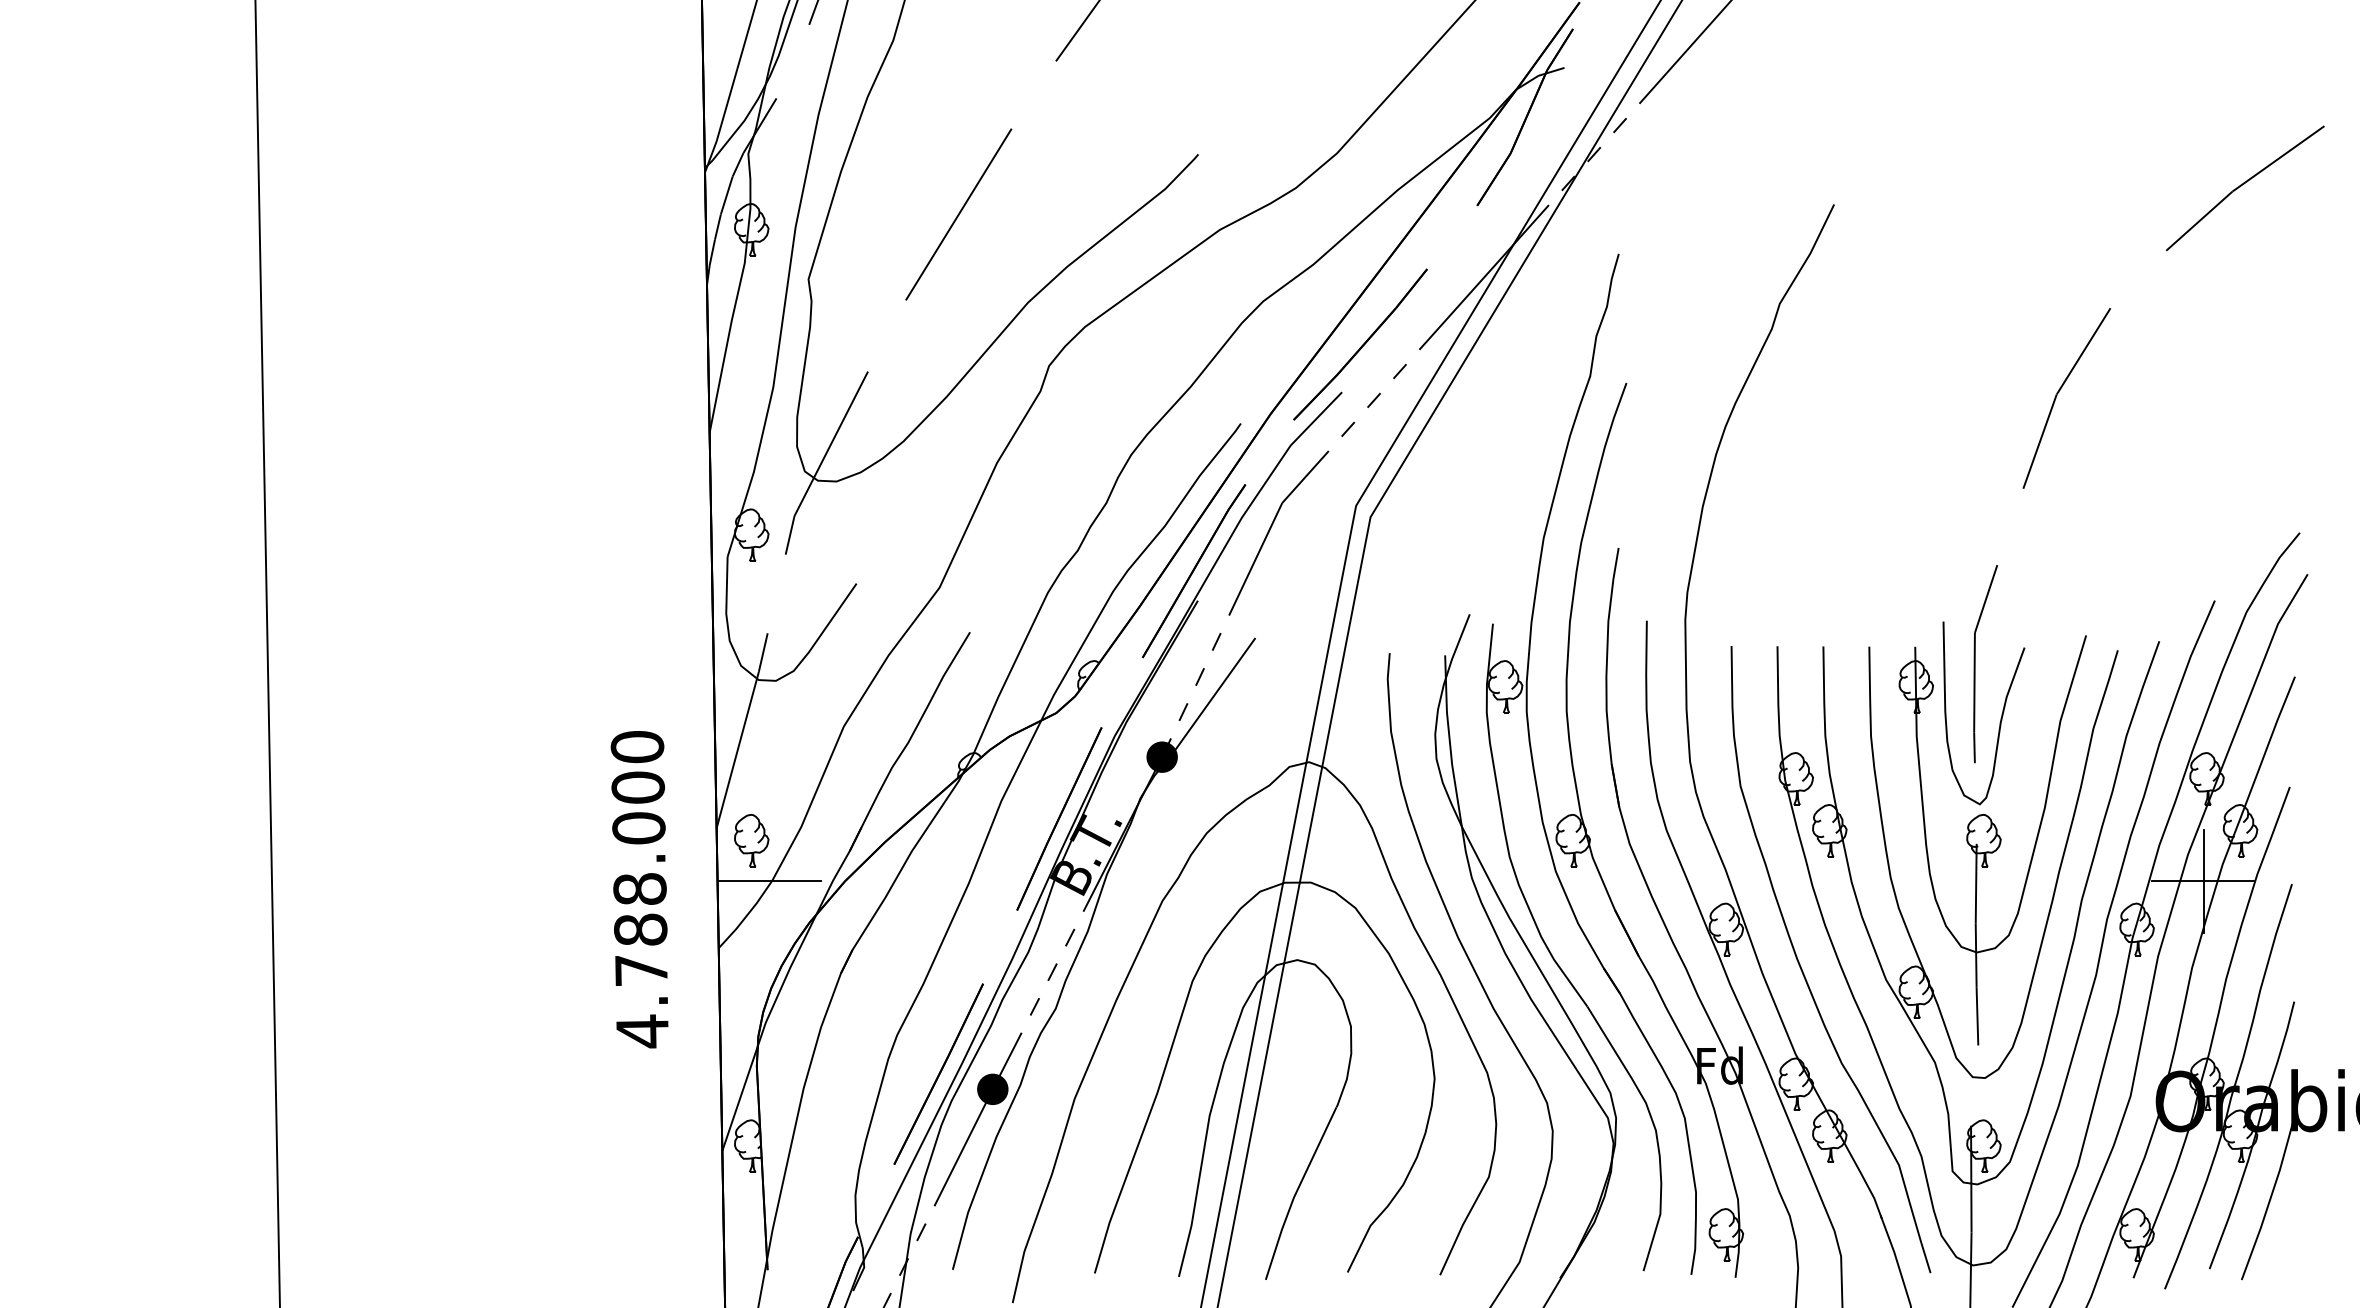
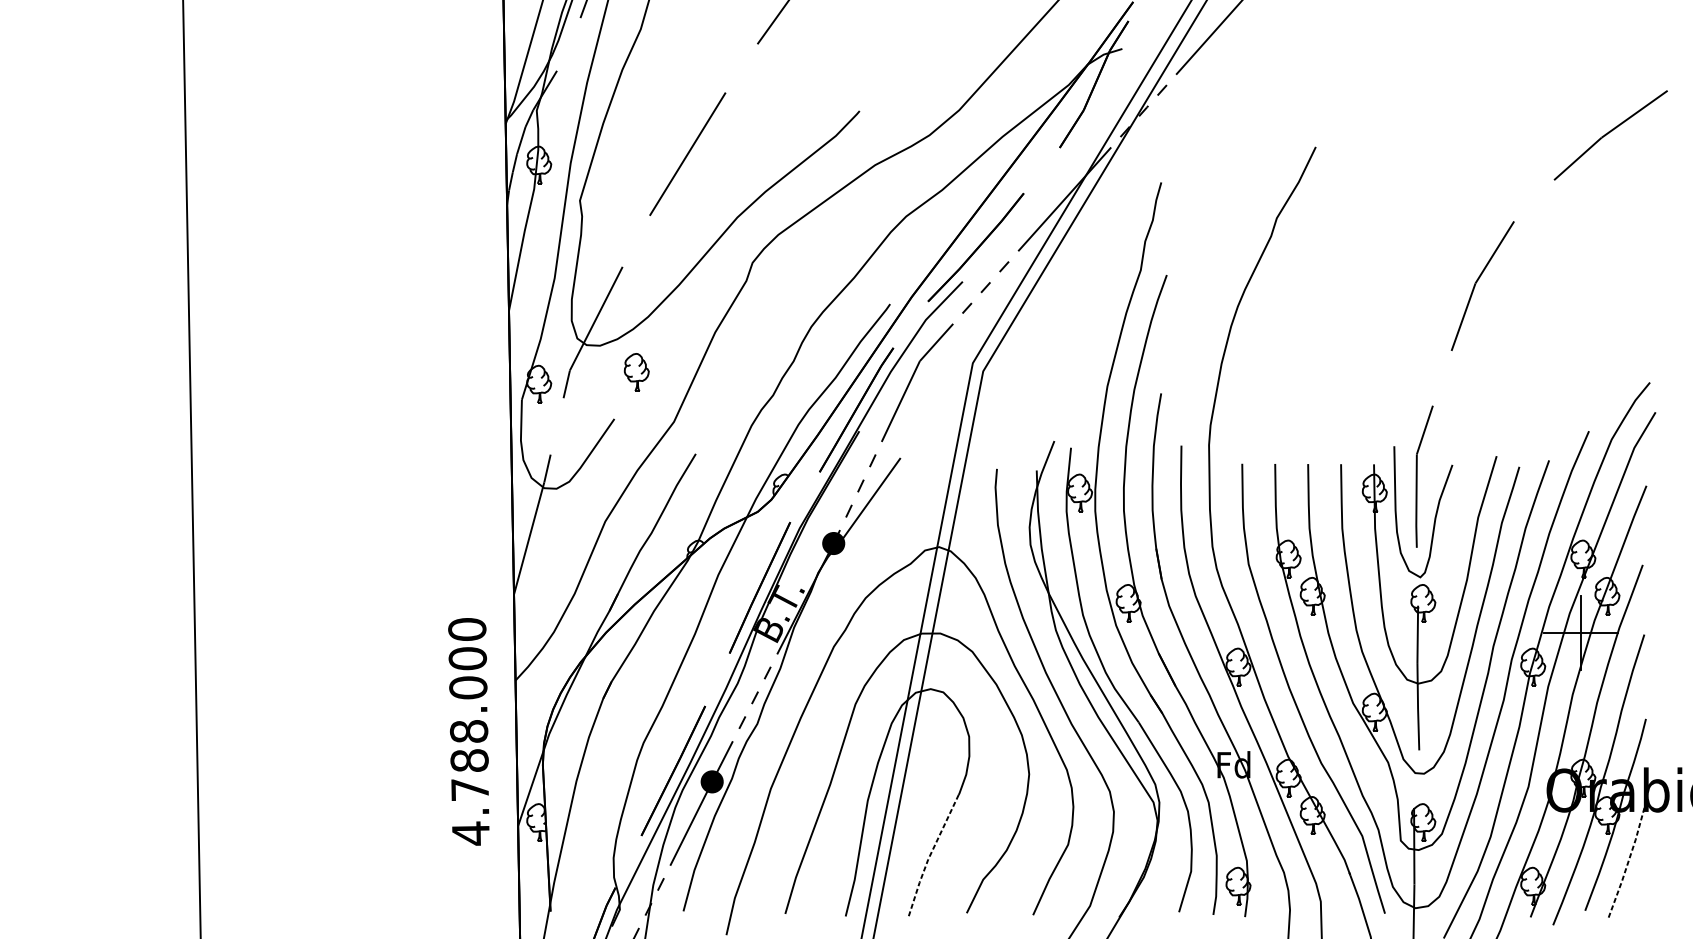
part: (751, 840) -> (636, 372), moved
line: (769, 881) -> (551, 632), removed
text: (639, 889) -> (468, 731), moved
line: (1296, 1193) -> (930, 856), solid -> dashed
line: (2270, 1198) -> (1628, 860), solid -> dashed

